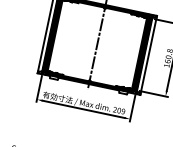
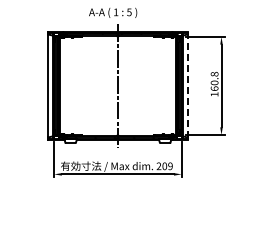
line: (149, 55) -> (188, 85), solid -> dashed

